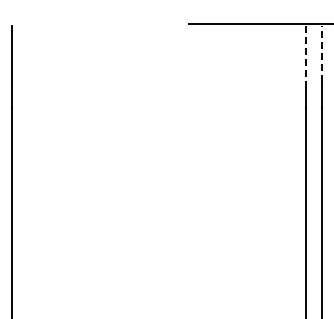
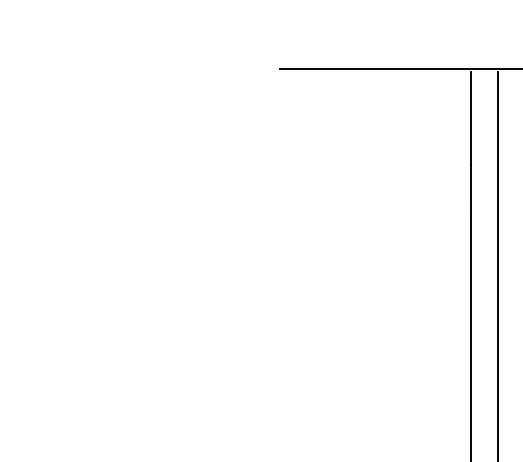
line: (321, 53) -> (497, 117), dashed -> solid
line: (305, 54) -> (470, 119), dashed -> solid

